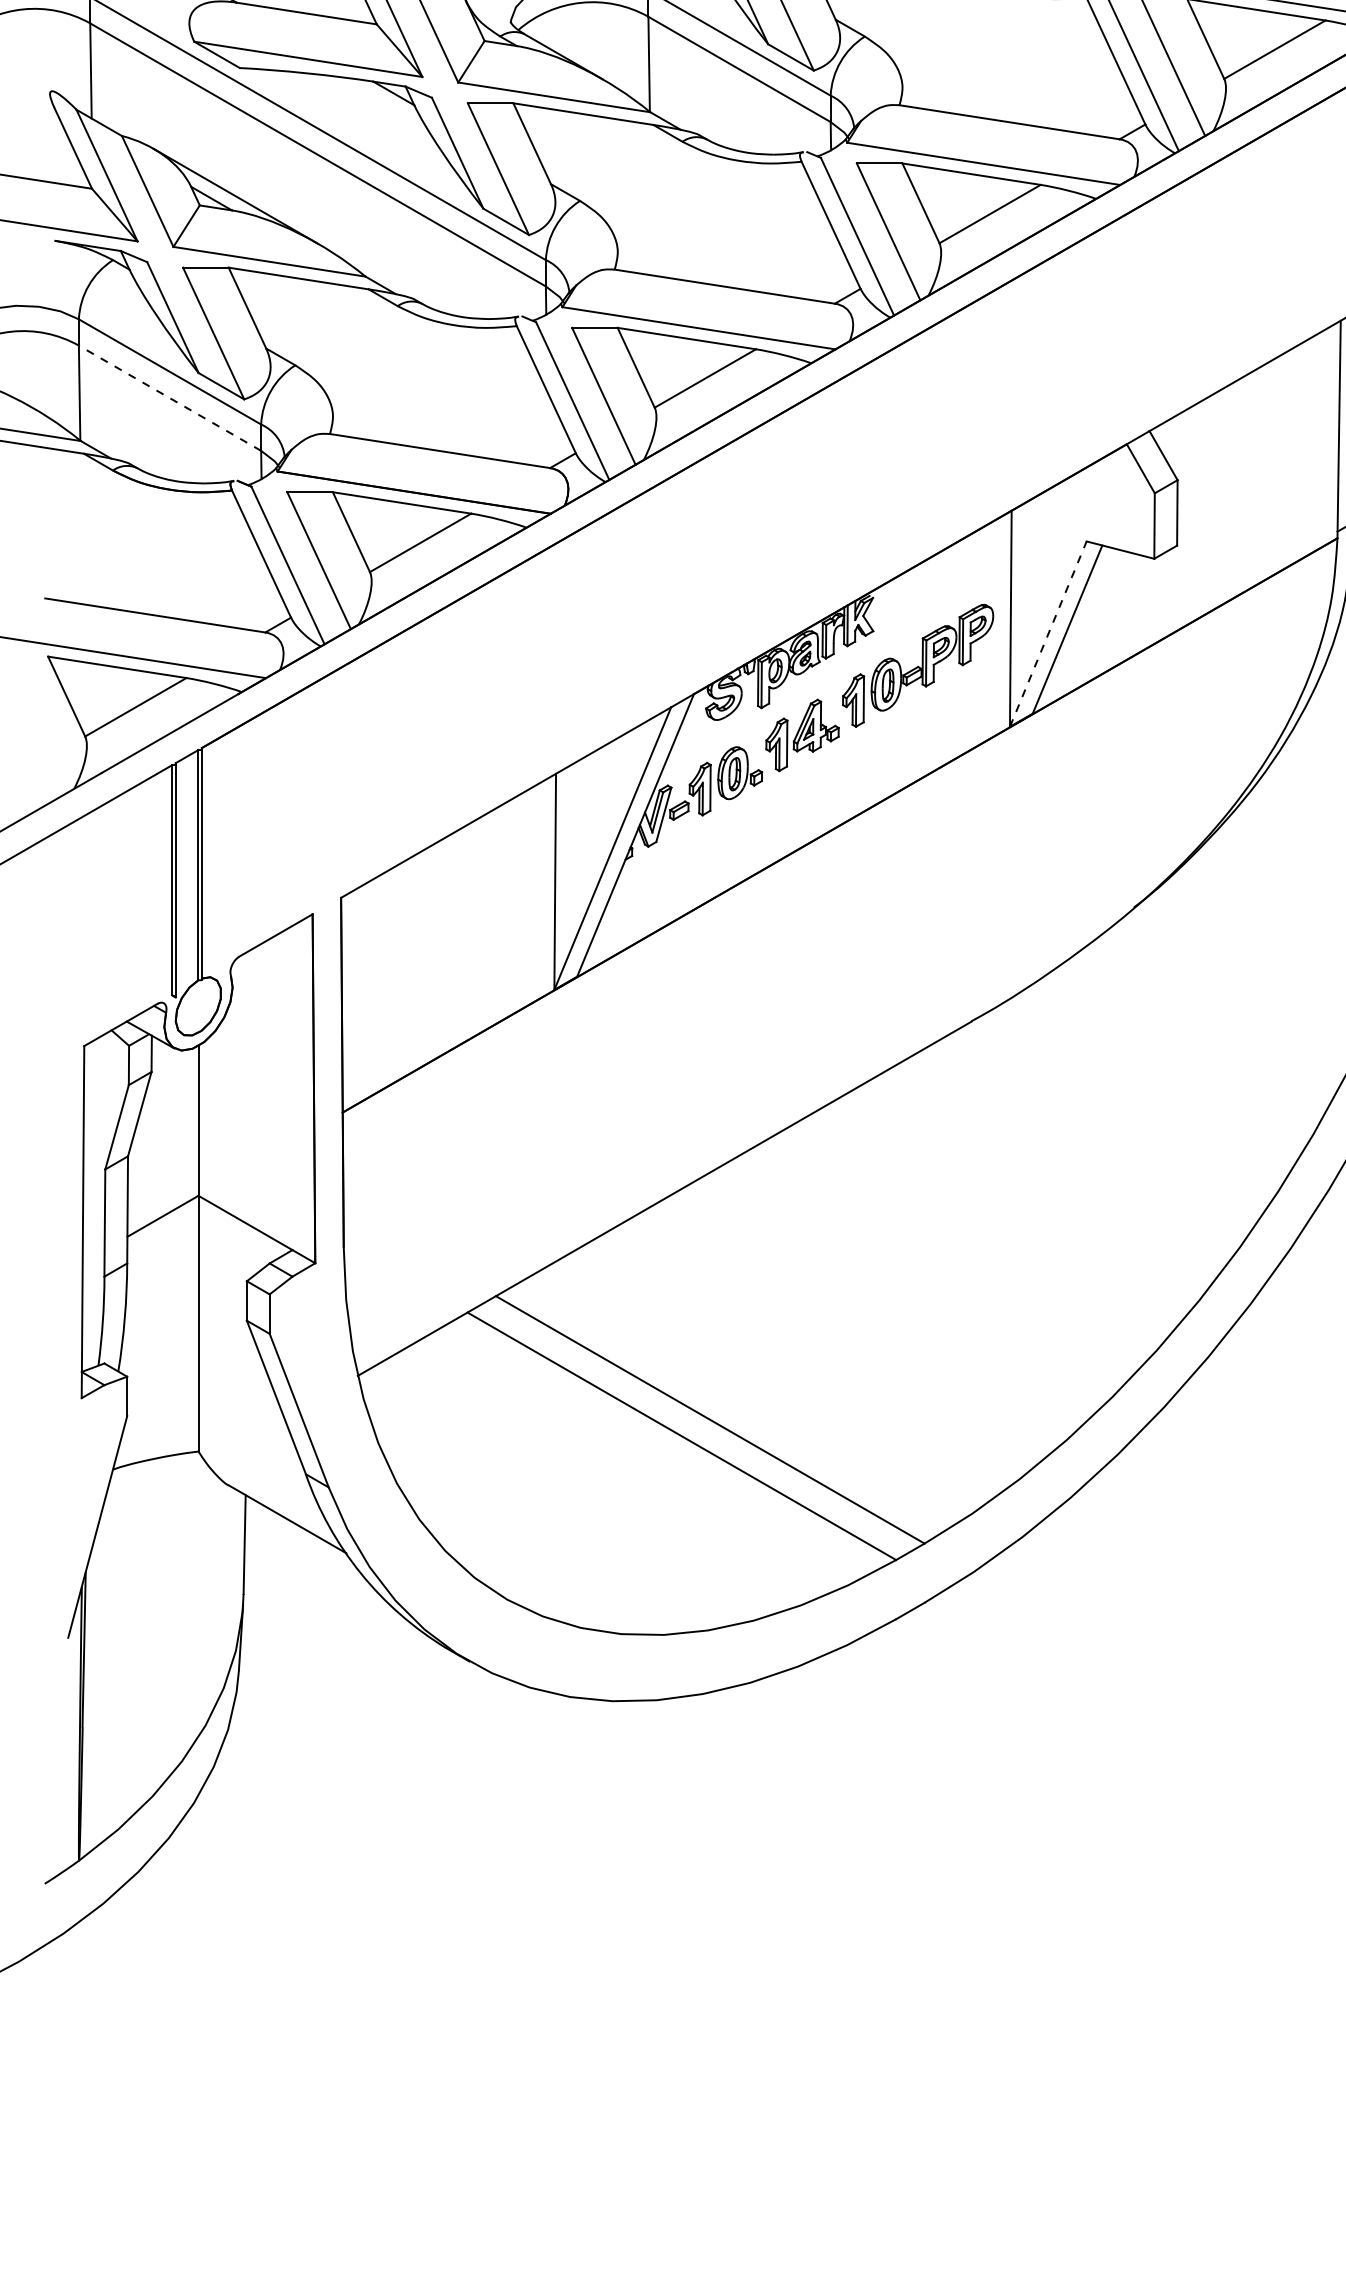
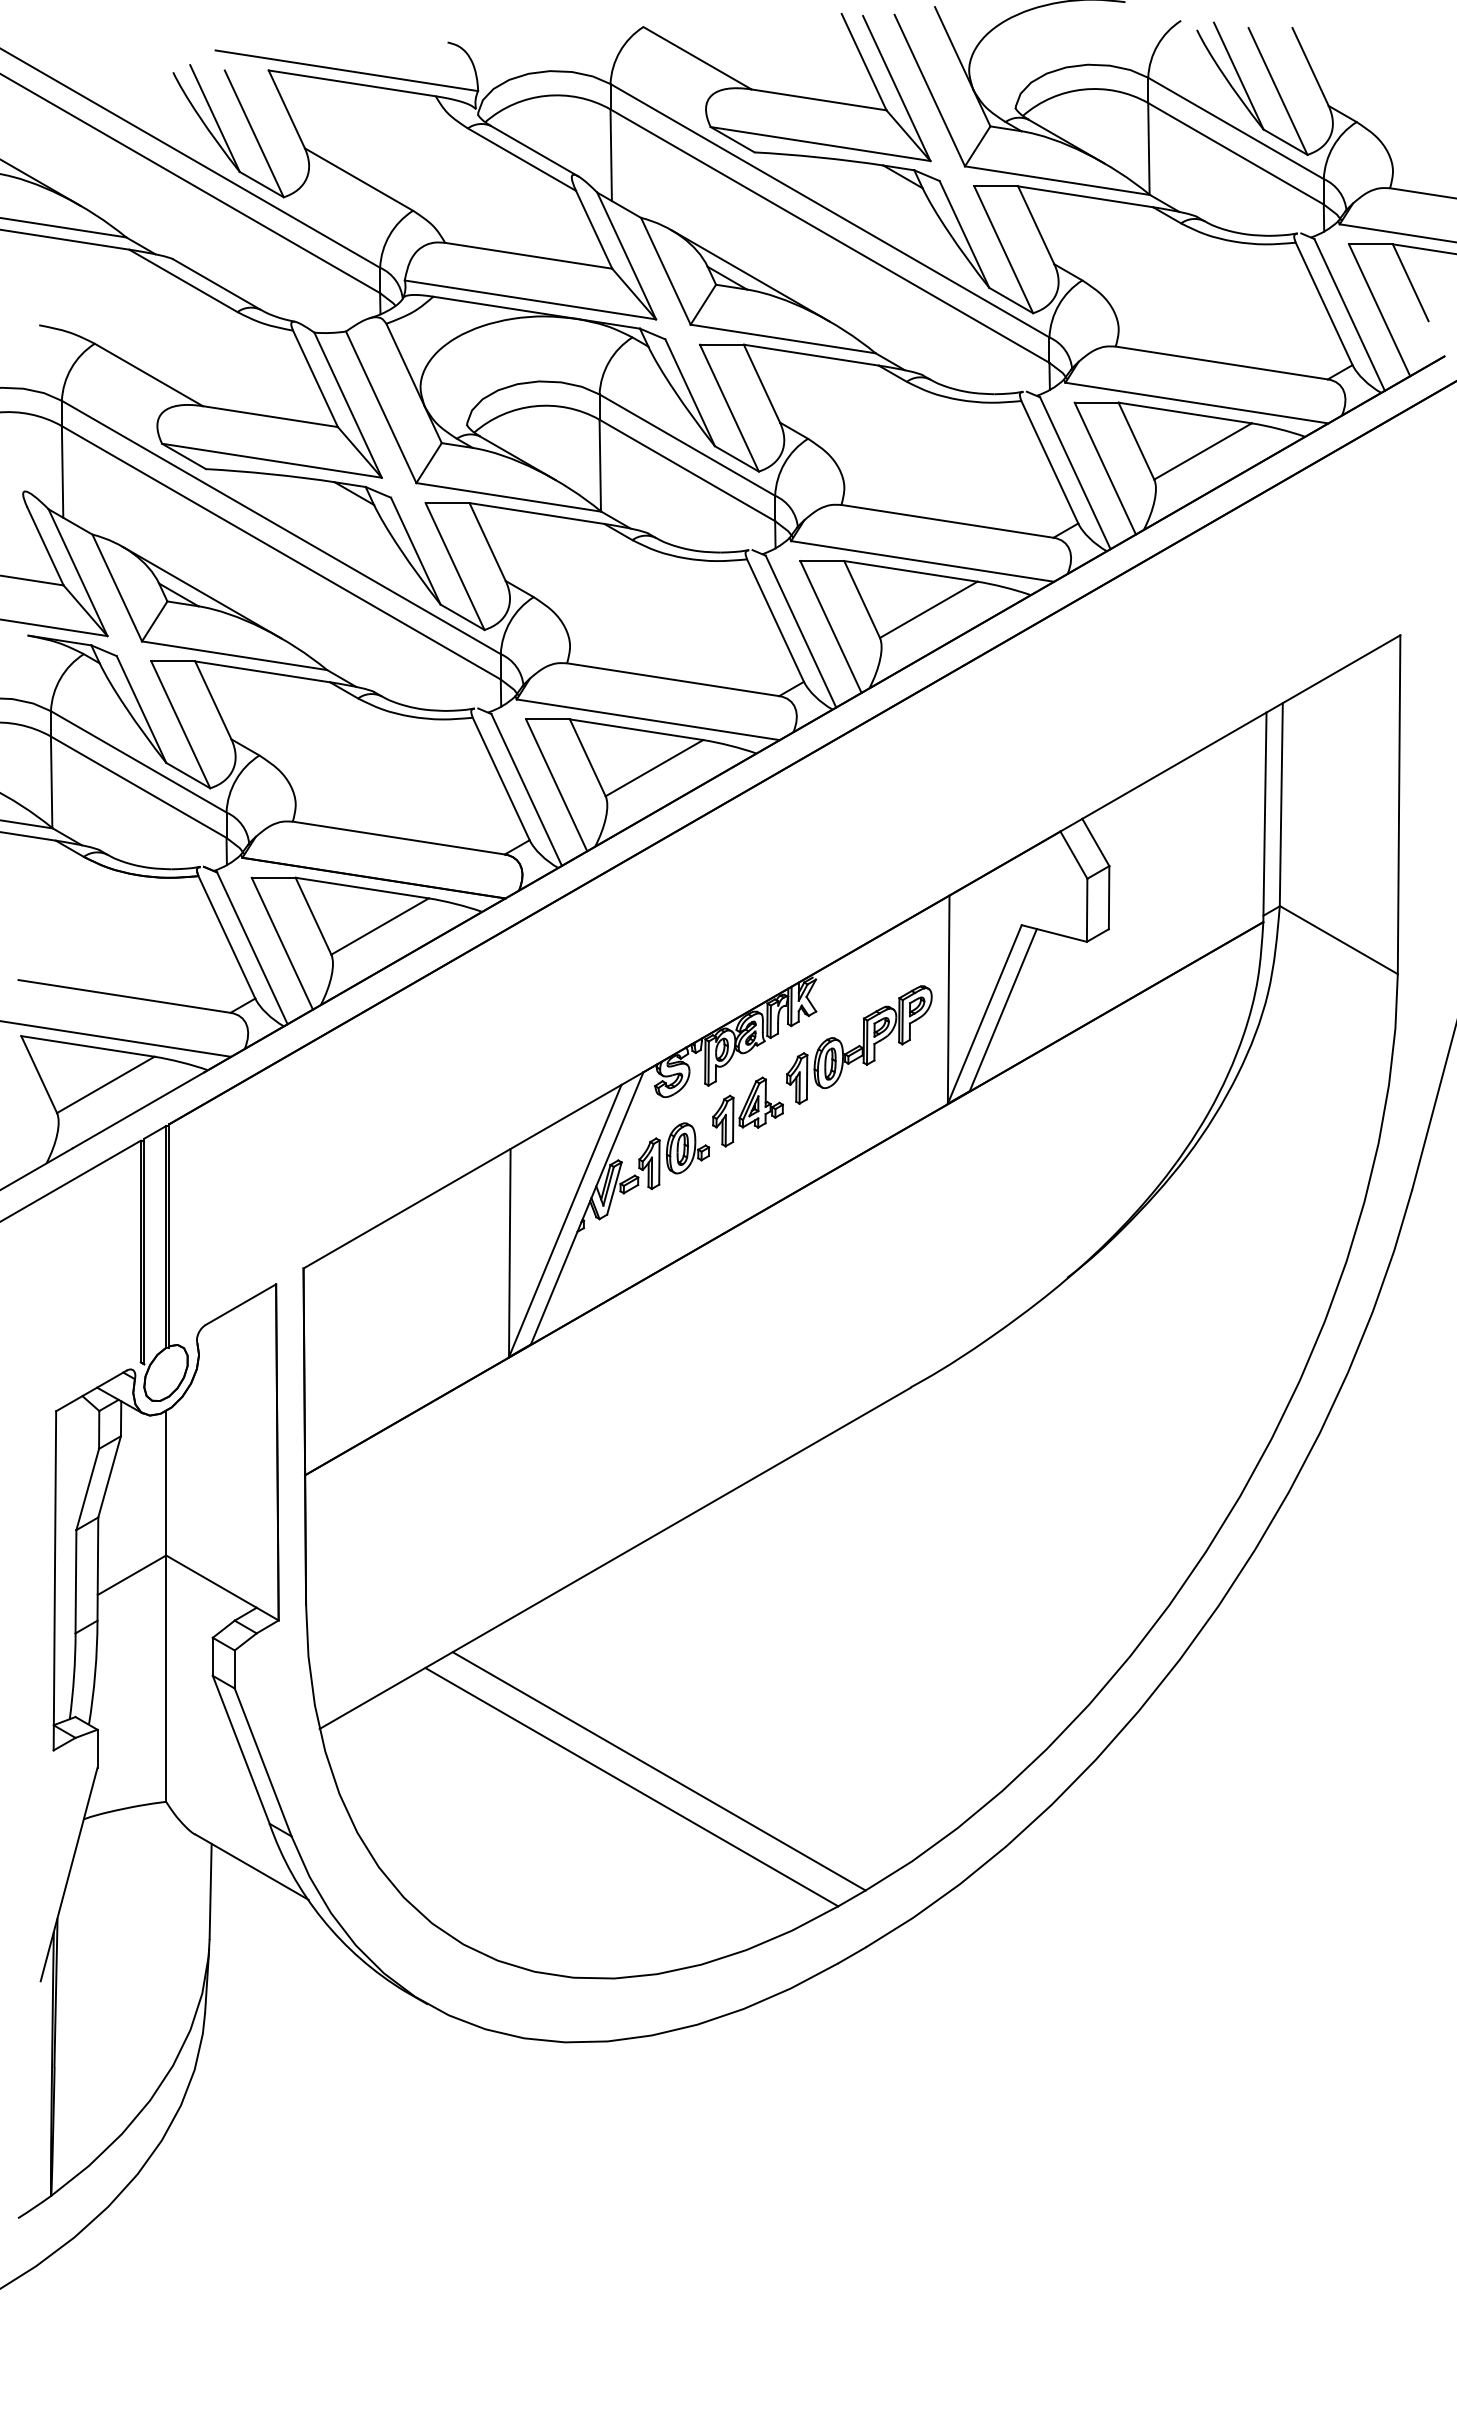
line: (169, 397) -> (138, 786), dashed -> solid
line: (1048, 634) -> (984, 1014), dashed -> solid

